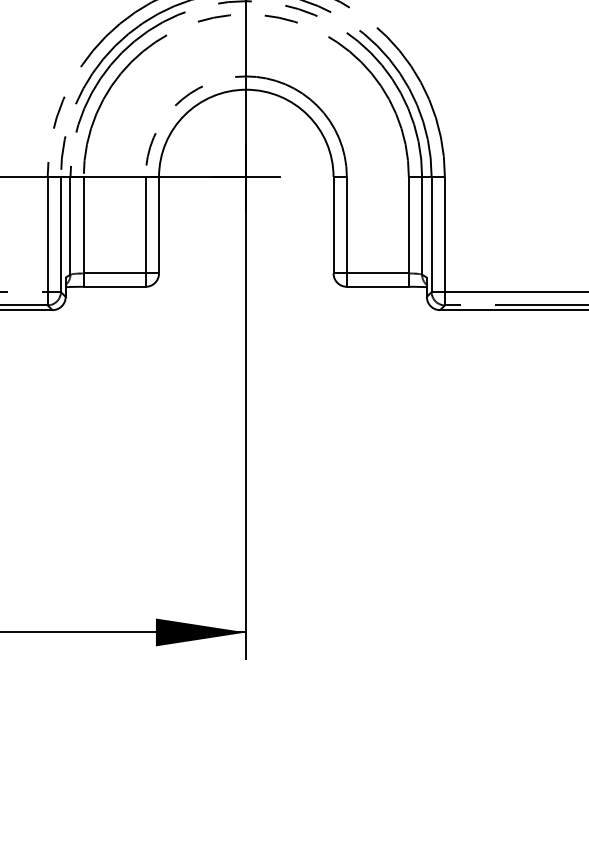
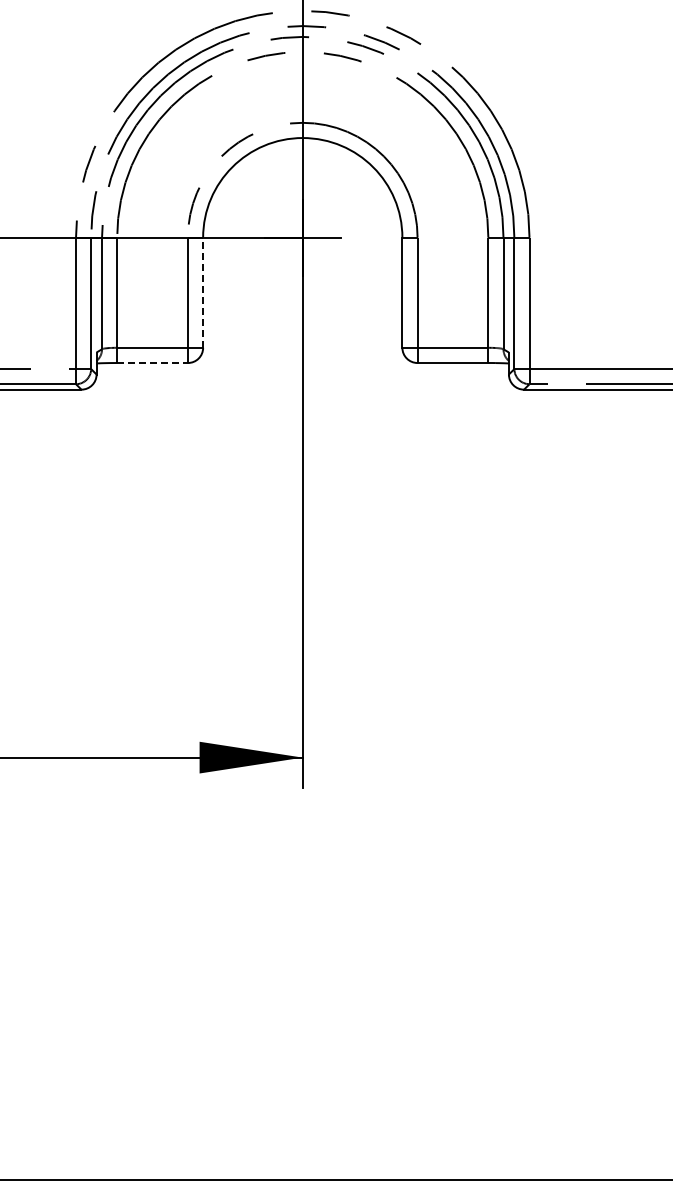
line: (159, 225) -> (203, 292), solid -> dashed
line: (115, 287) -> (153, 363), solid -> dashed

